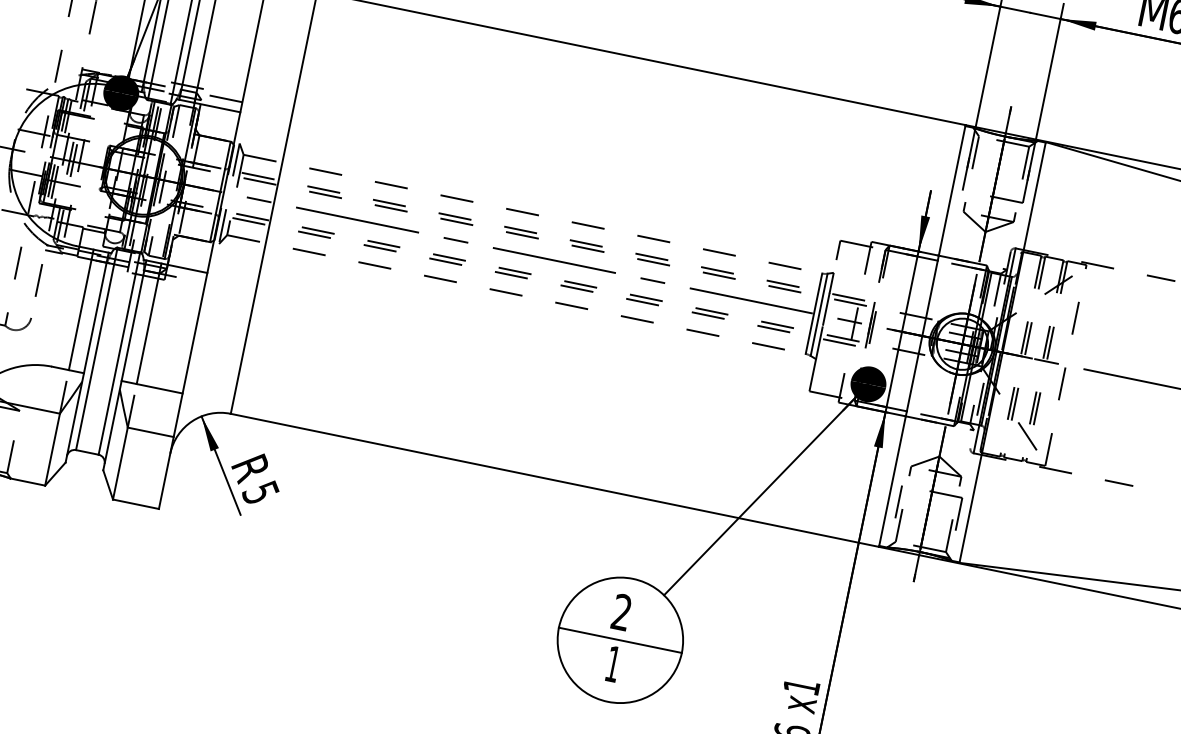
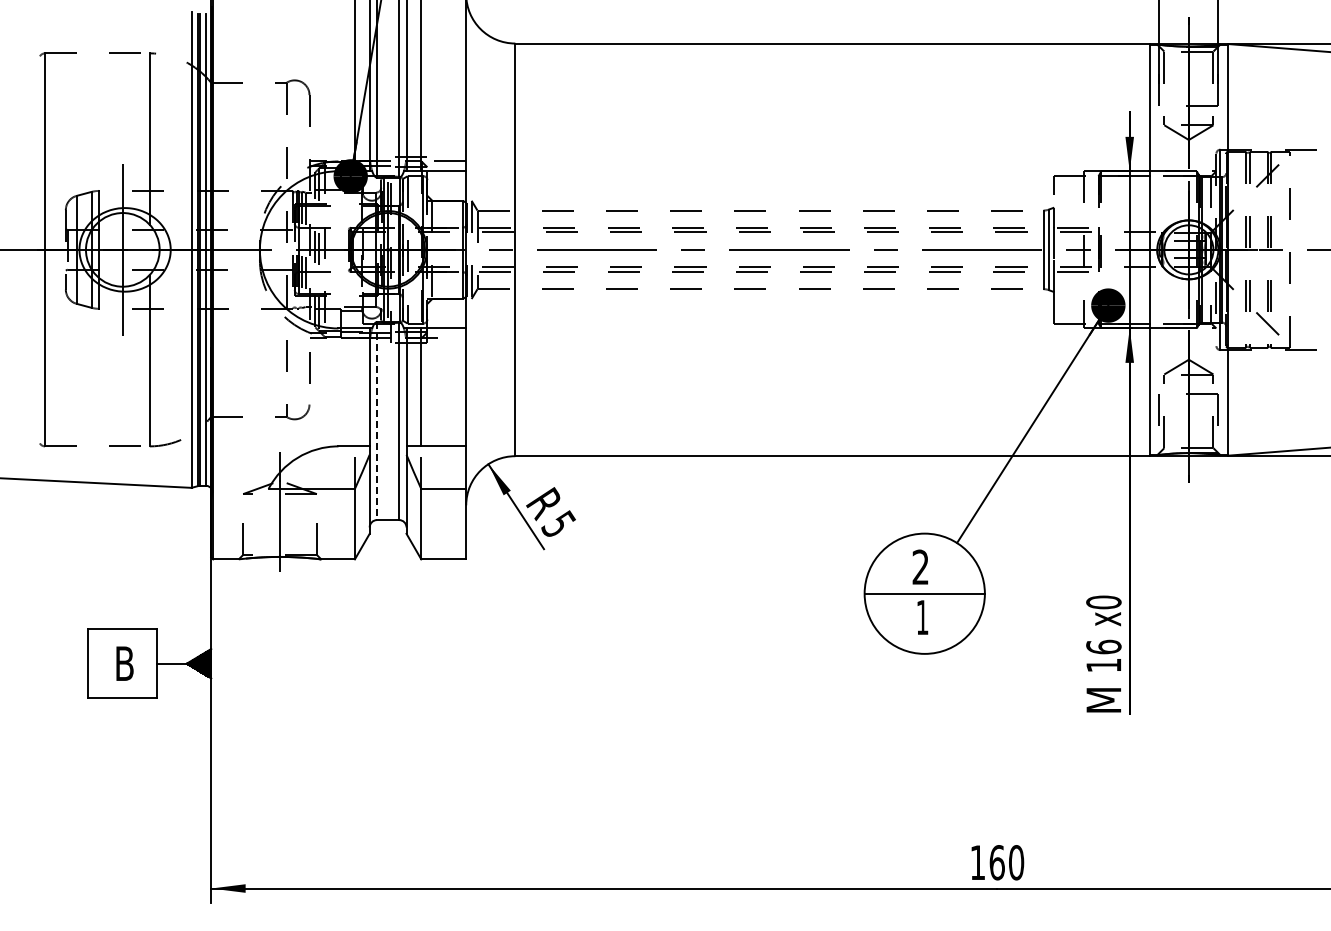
line: (80, 309) -> (354, 387), removed
line: (97, 349) -> (377, 421), solid -> dashed
text: (801, 686) -> (1103, 602), x1 -> x0

